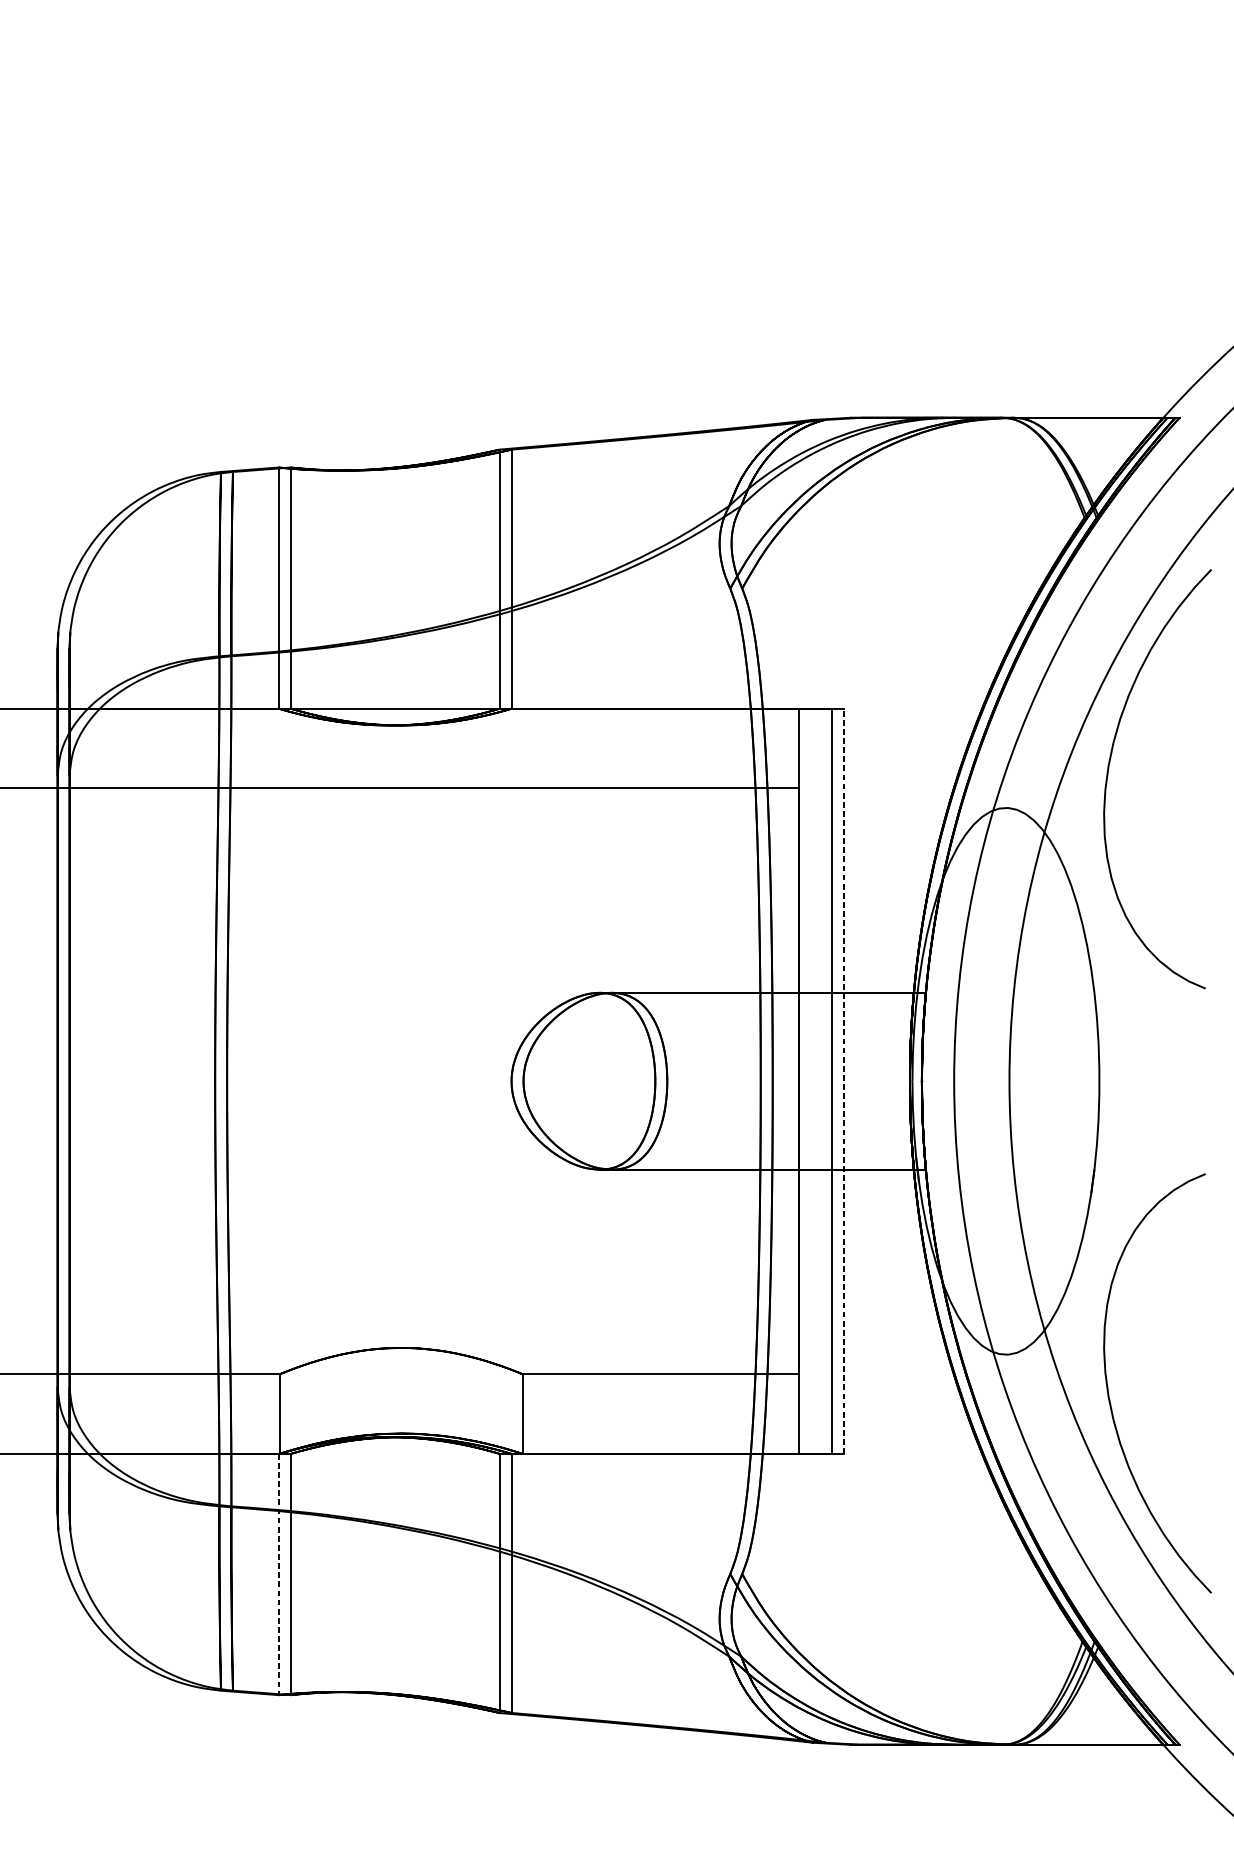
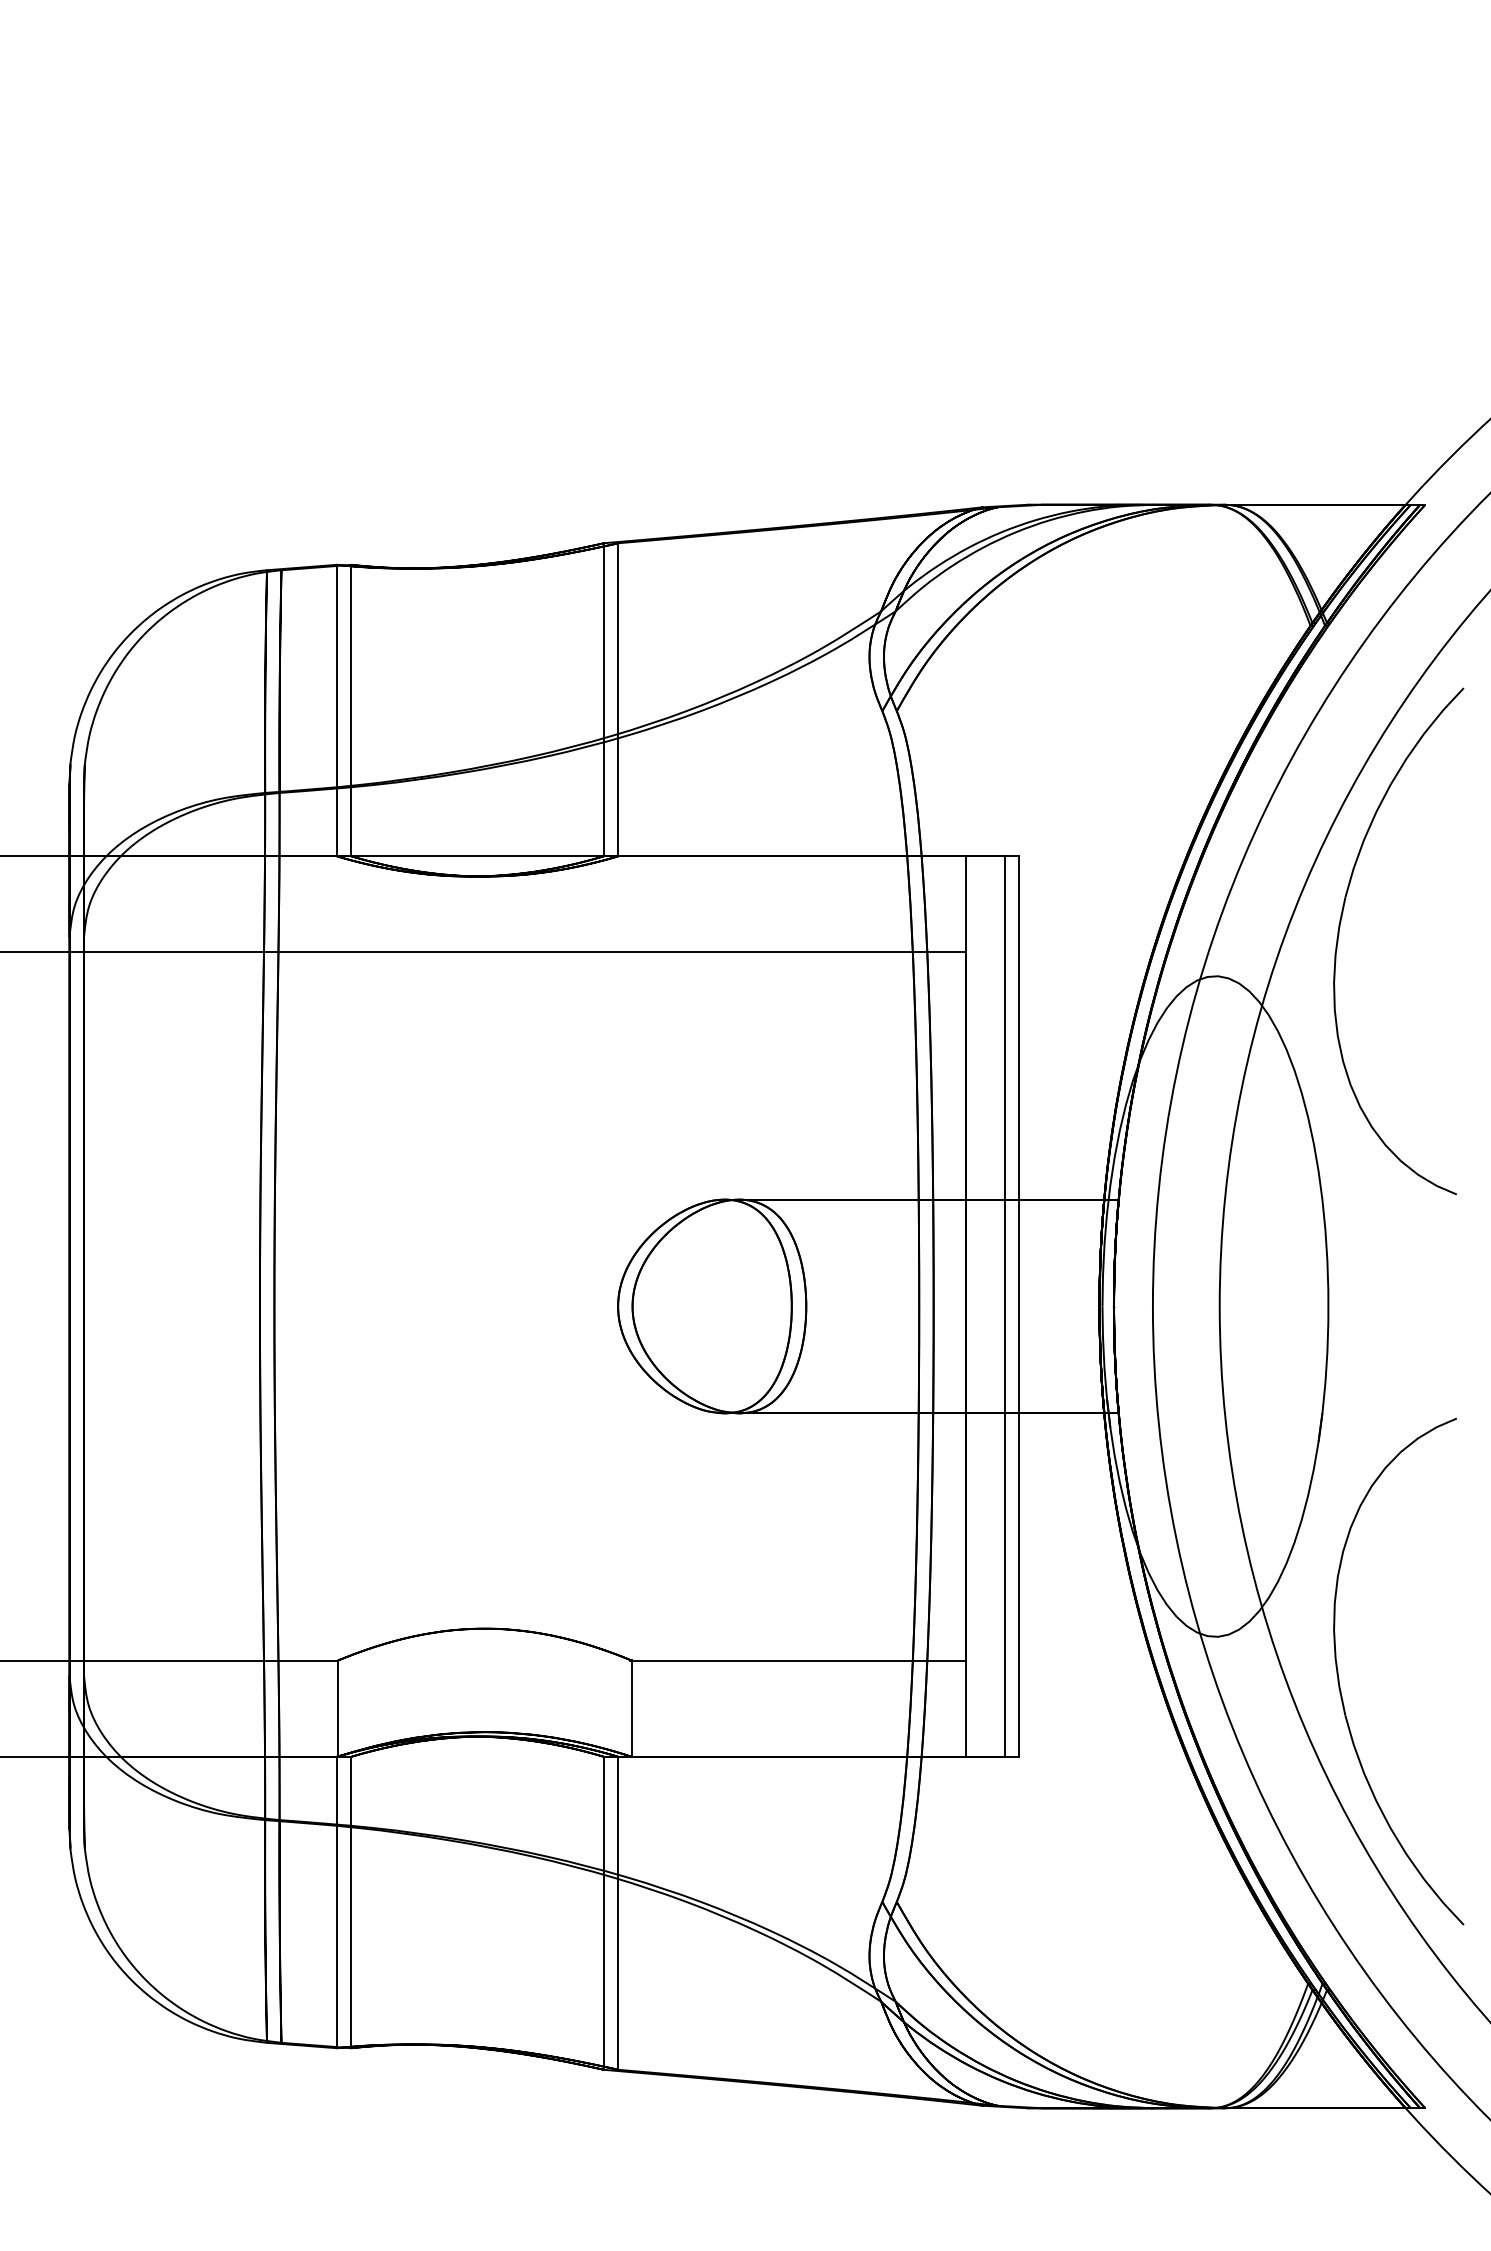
line: (843, 1081) -> (1019, 1306), dashed -> solid
line: (278, 1574) -> (336, 1902), dashed -> solid

